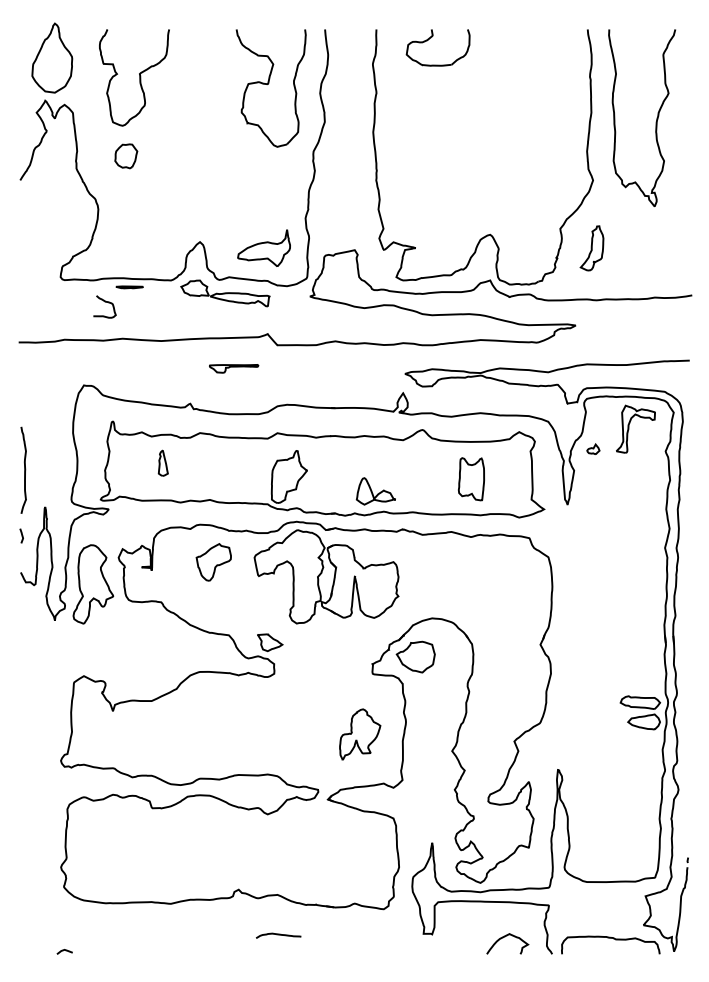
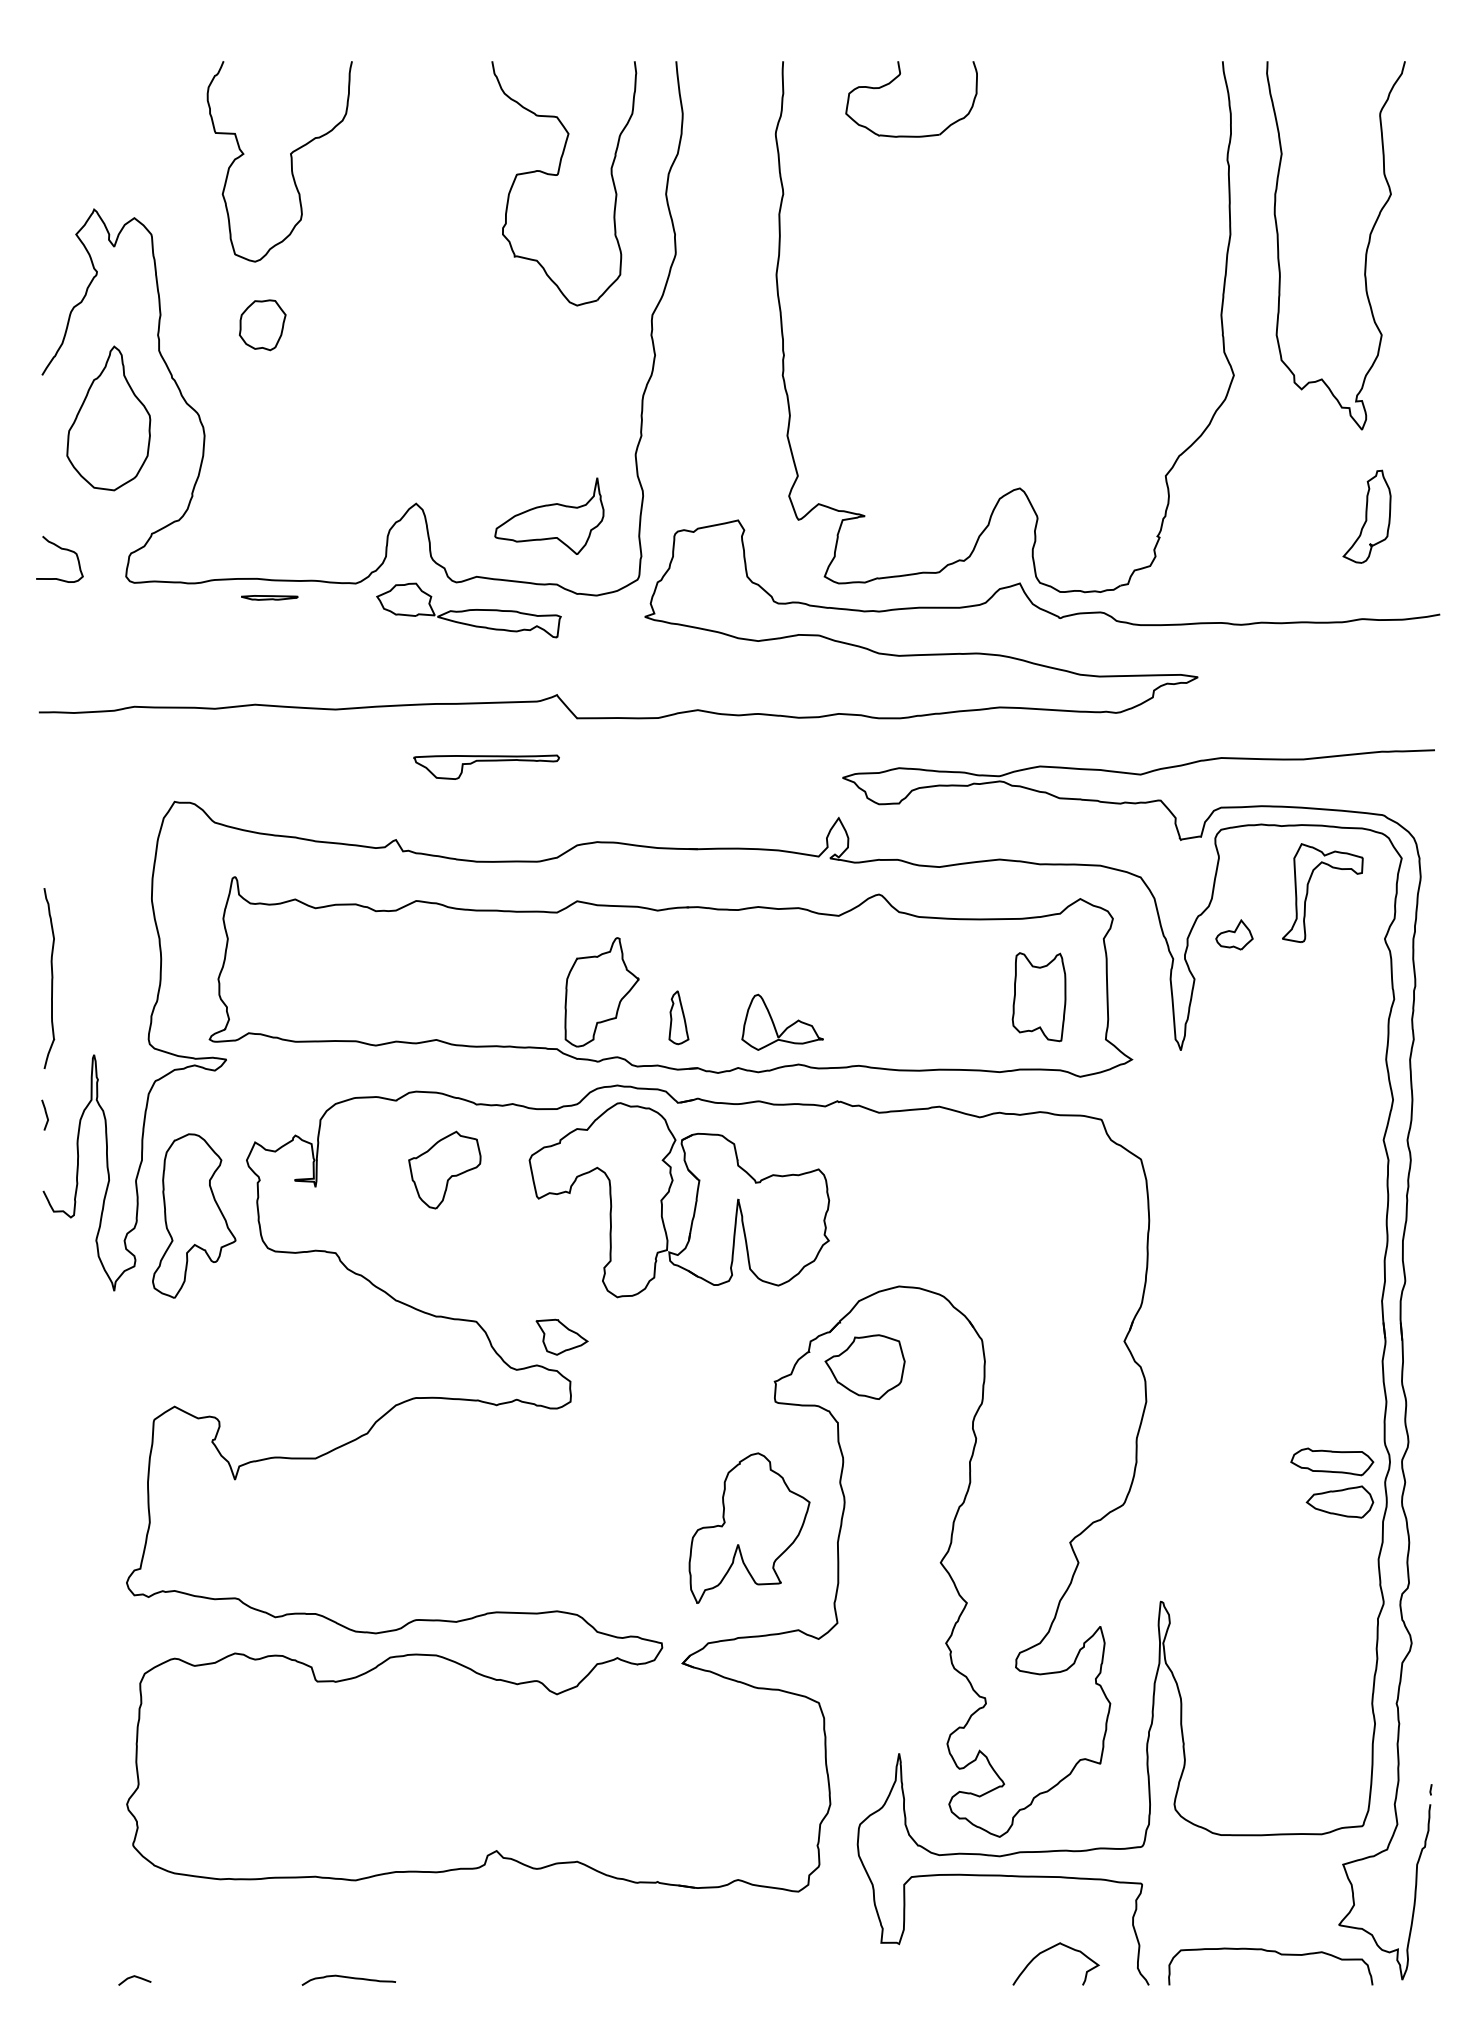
part: (52, 57) -> (109, 417), moved
part: (591, 248) -> (1365, 516), moved
curve: (104, 302) -> (59, 550), moved
part: (233, 368) -> (485, 766), size x1.43
part: (593, 449) -> (1234, 935), size x1.43
part: (162, 462) -> (677, 1016), moved
part: (471, 479) -> (1039, 997), moved
part: (359, 734) -> (747, 1528), size x1.43
curve: (278, 935) -> (348, 1979), moved

